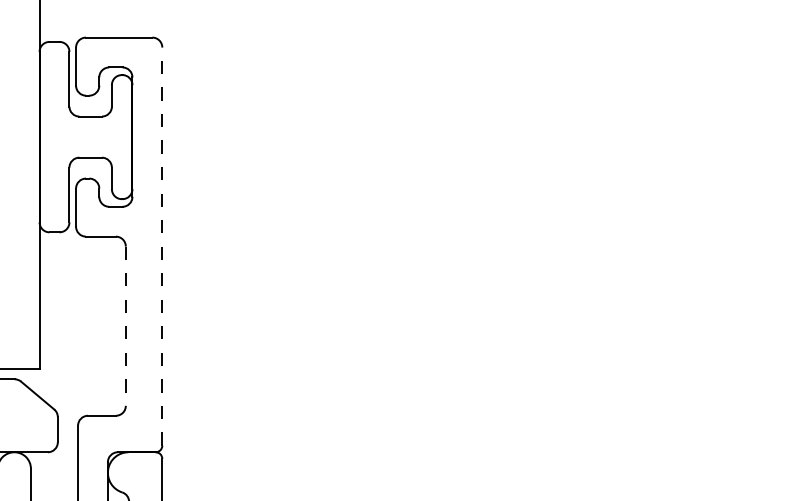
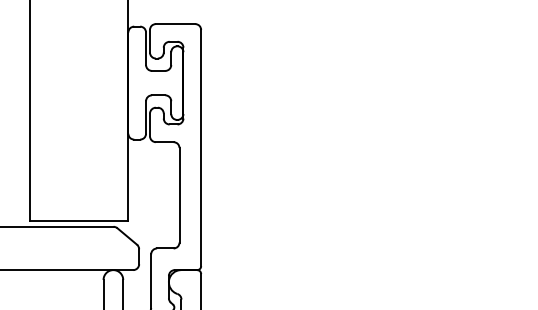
line: (162, 245) -> (201, 147), dashed -> solid
line: (125, 326) -> (179, 195), dashed -> solid

